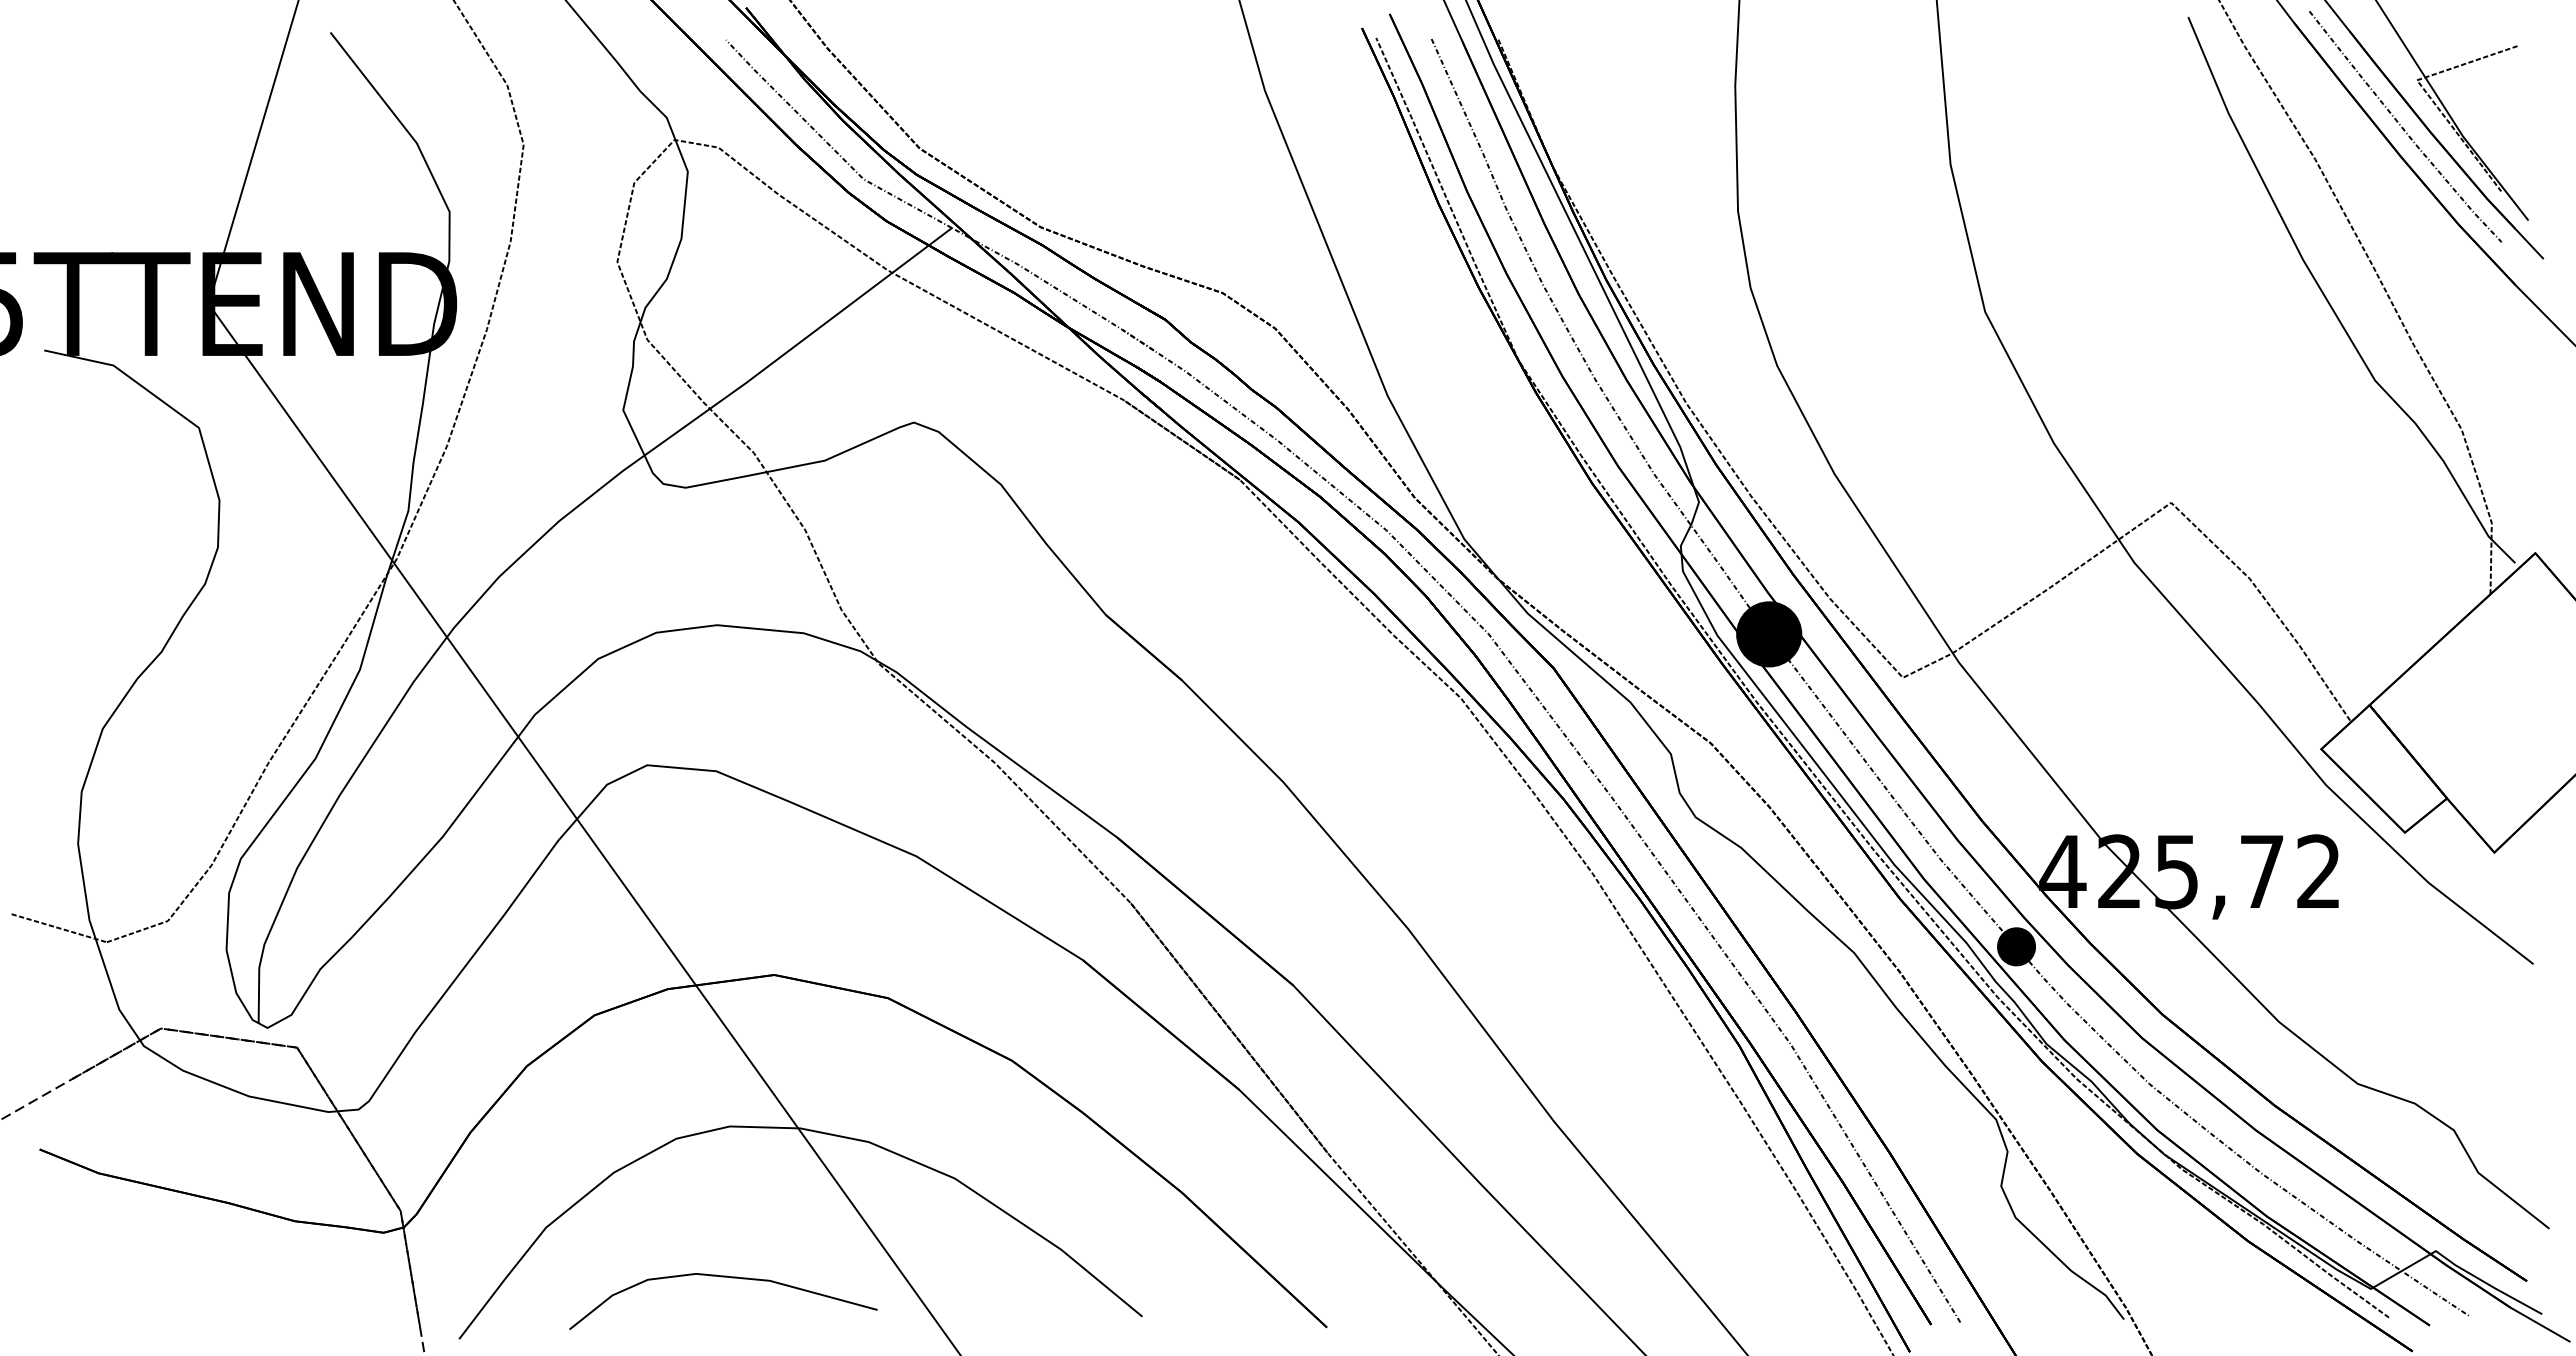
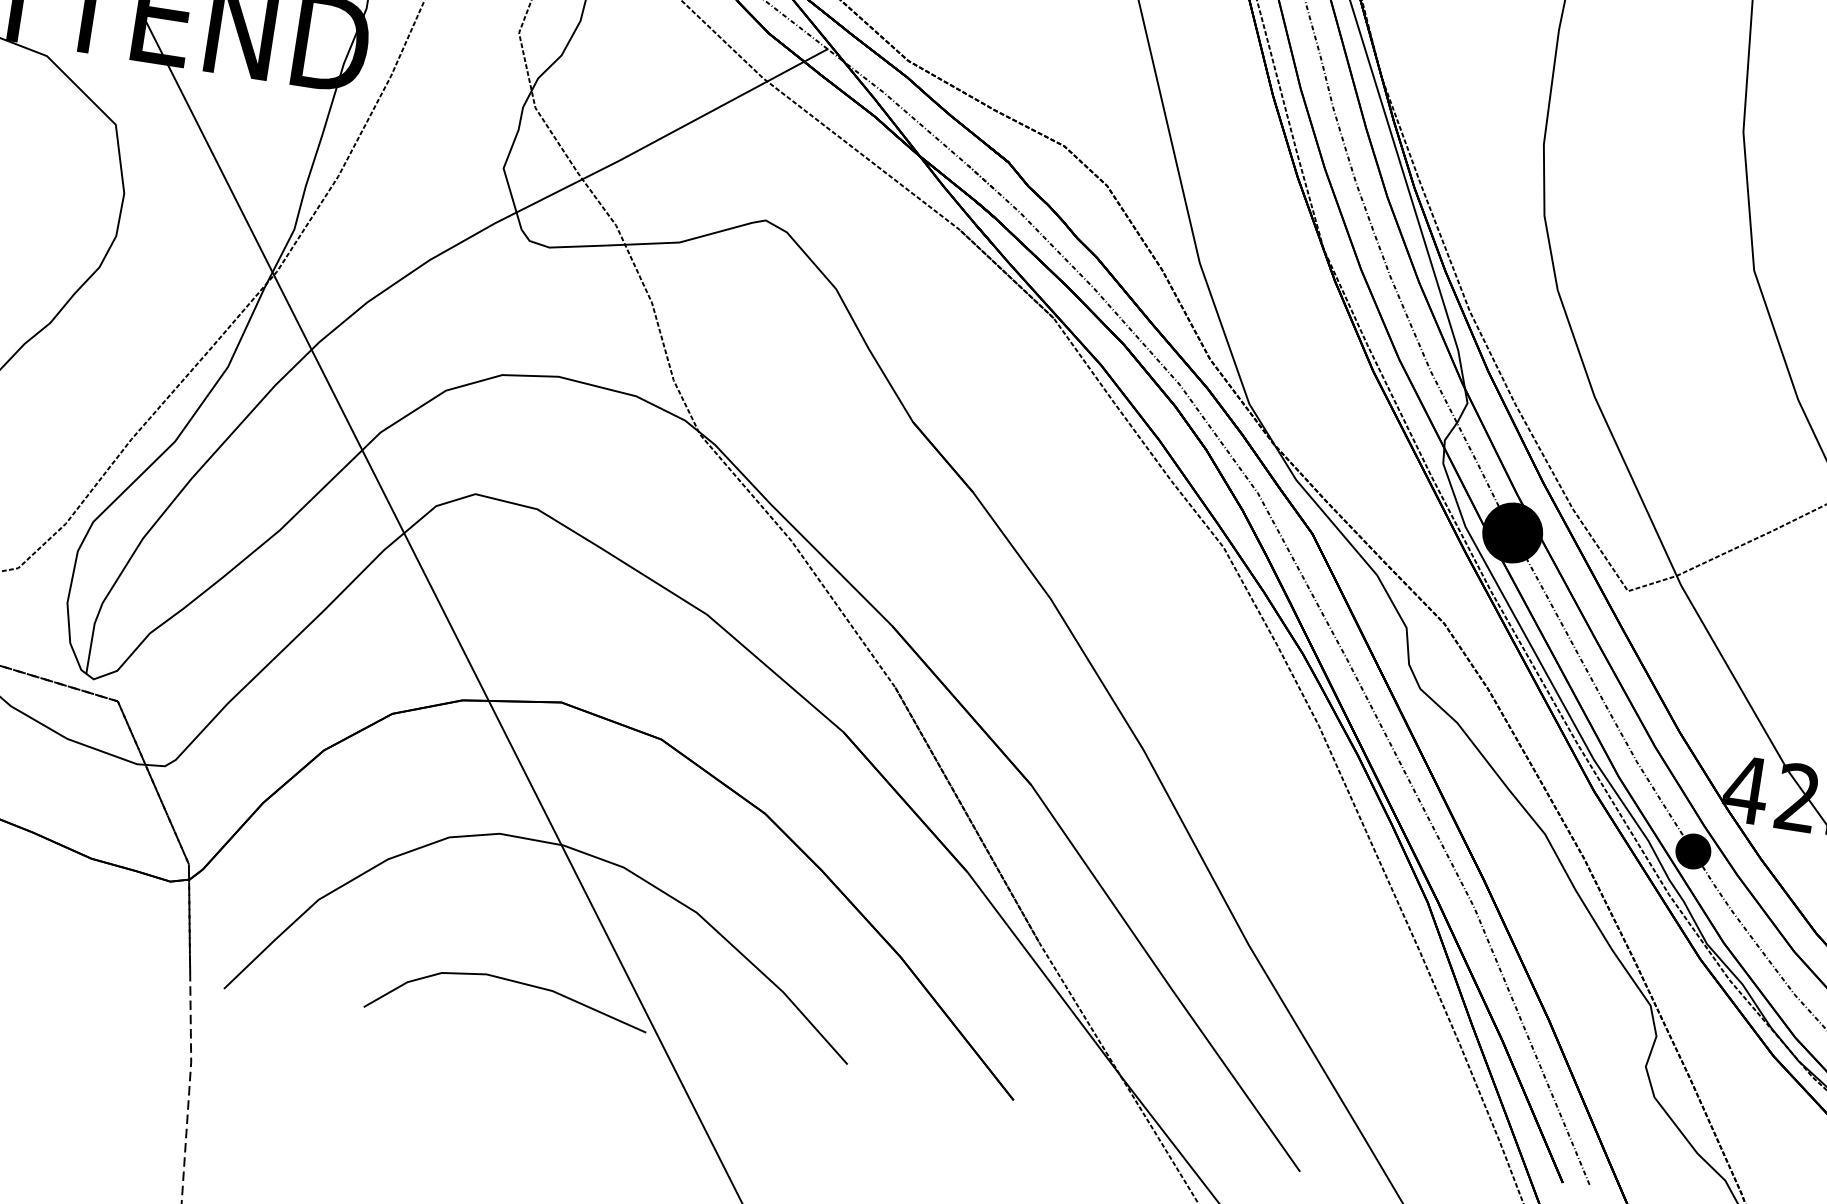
curve: (723, 1277) -> (510, 981), moved

